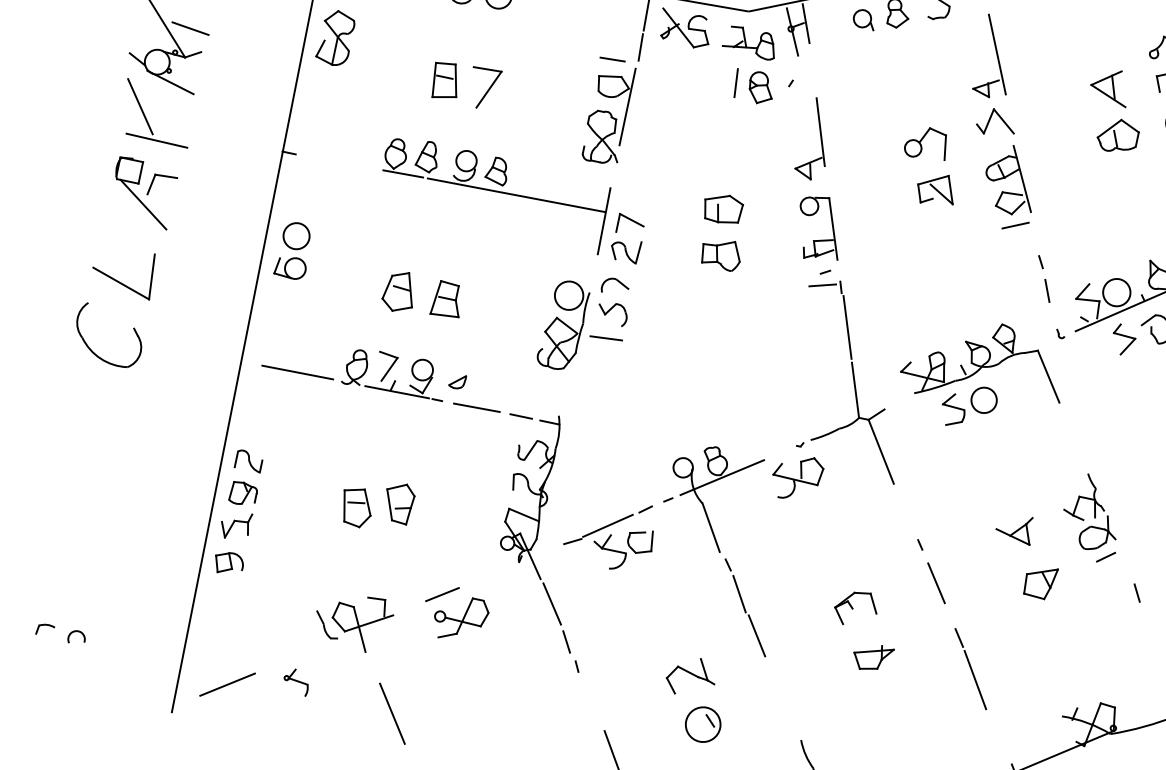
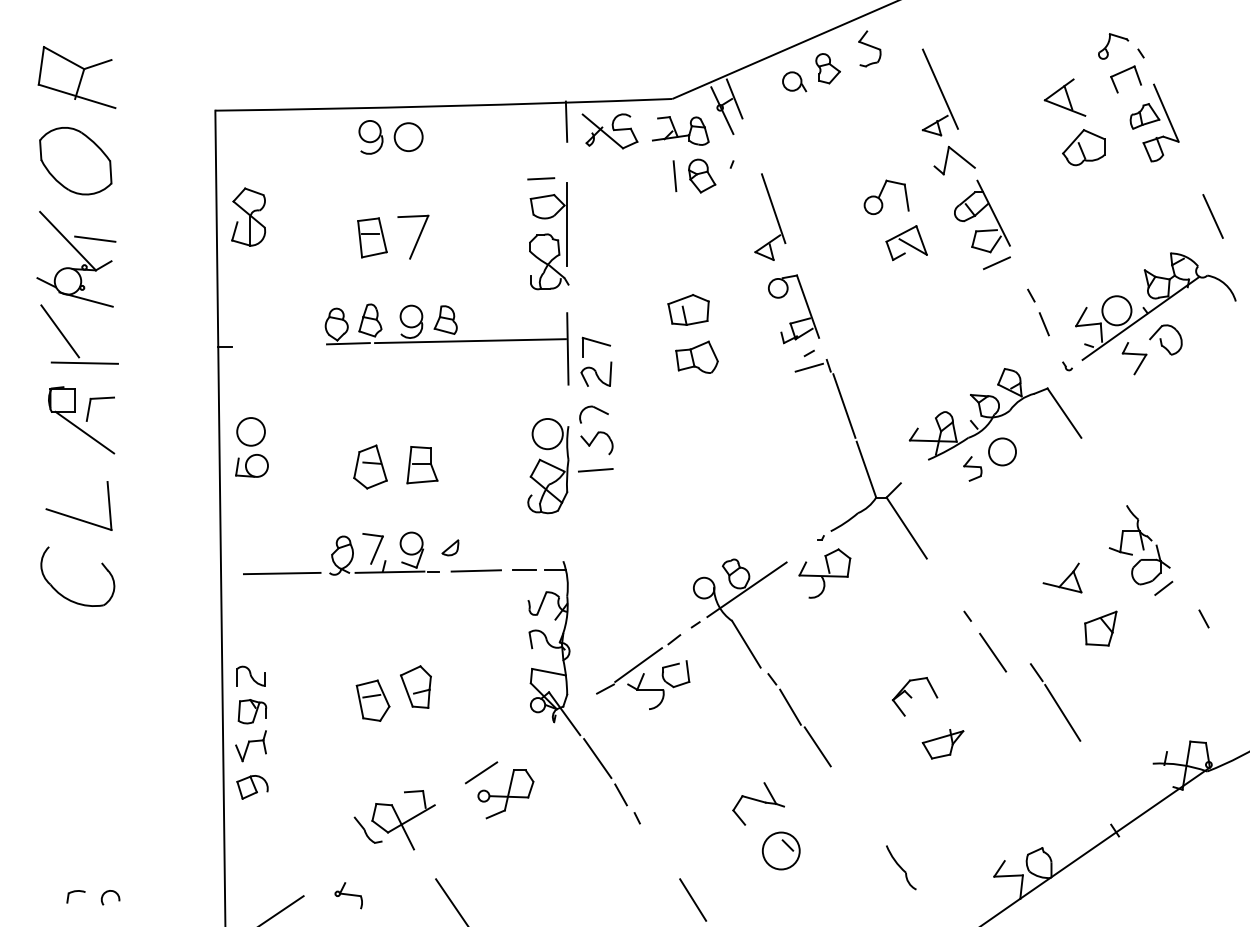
line: (640, 46) -> (567, 159), removed
part: (953, 409) -> (972, 468), size x0.7
line: (970, 669) -> (1055, 702), moved

